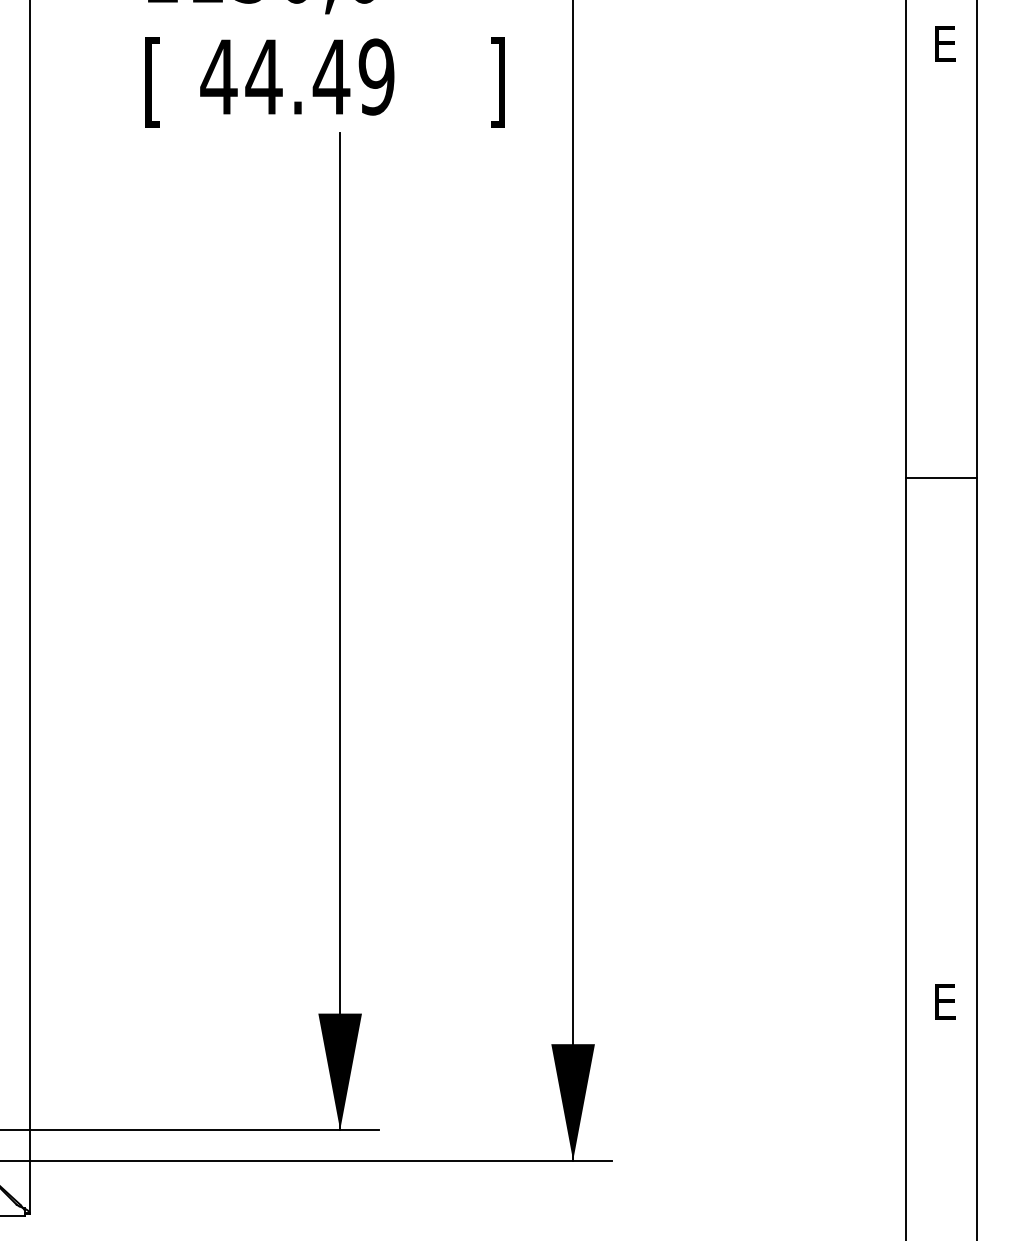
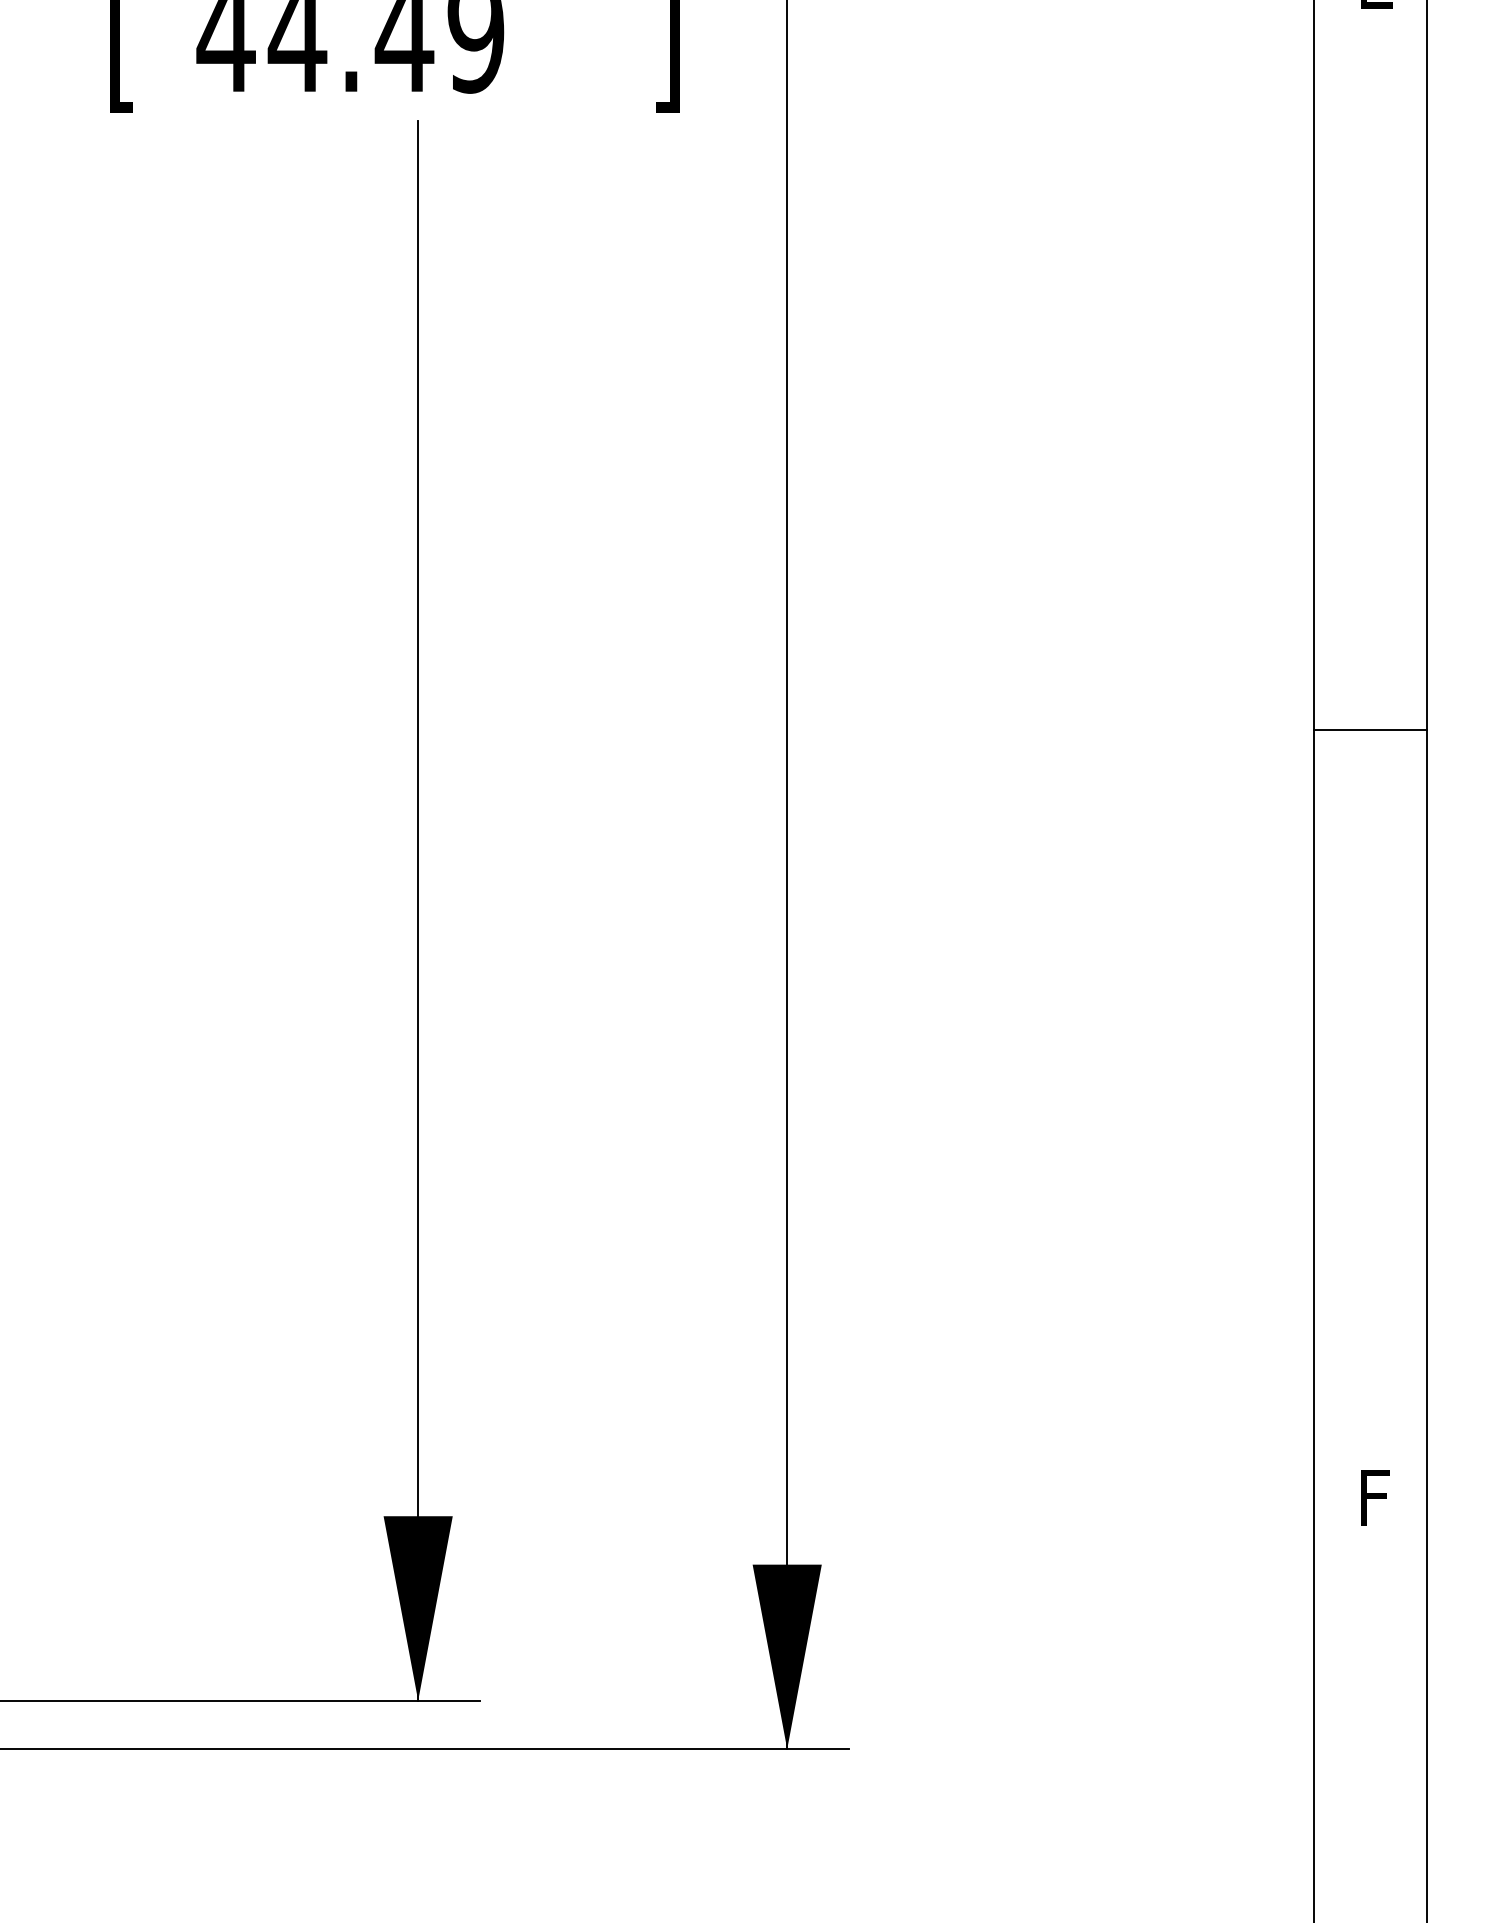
line: (940, 478) -> (1369, 730), moved
text: (947, 1001) -> (1380, 1497), E -> F

